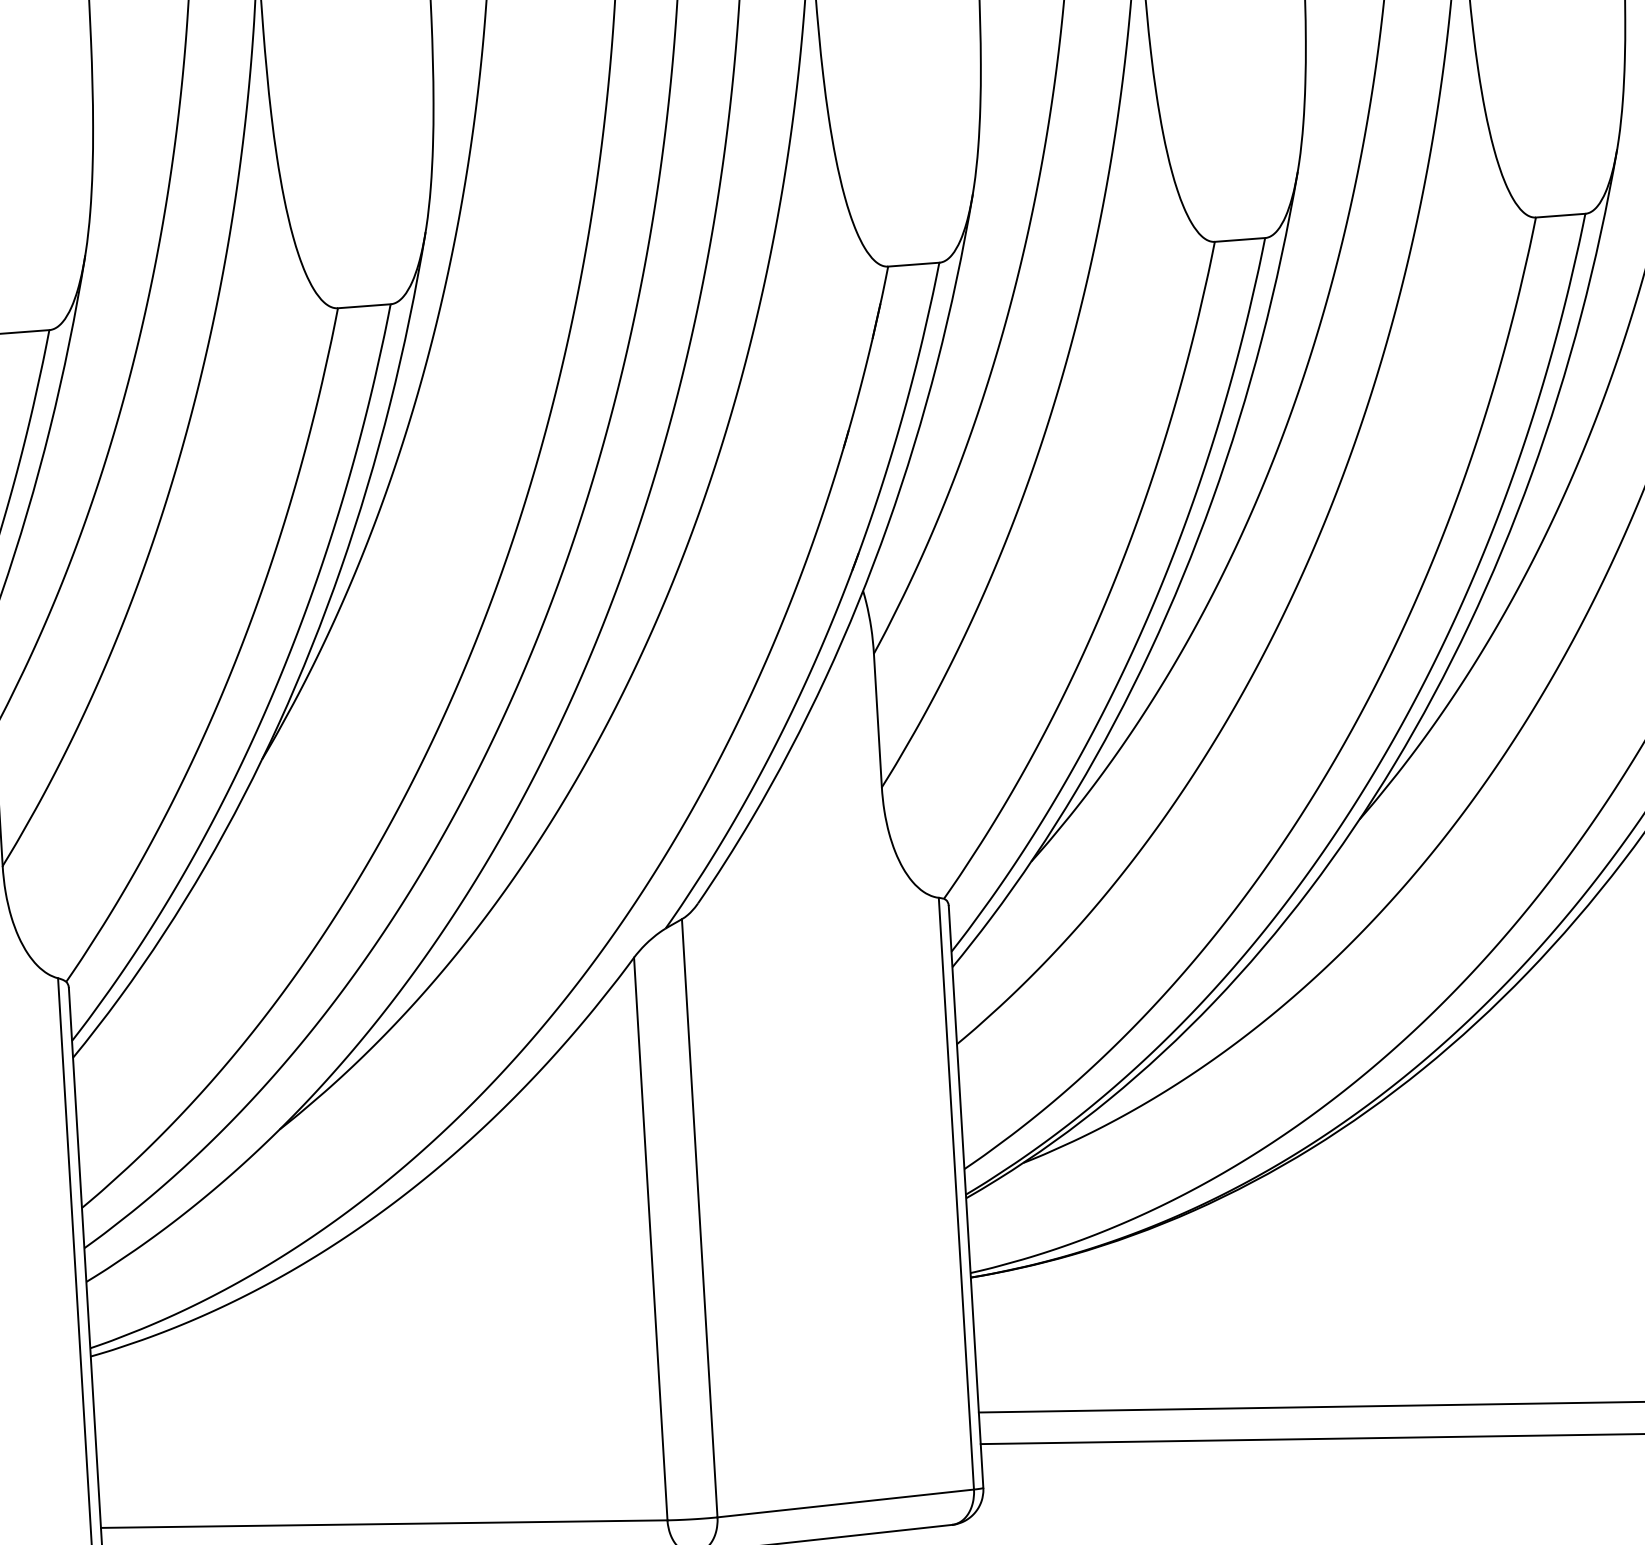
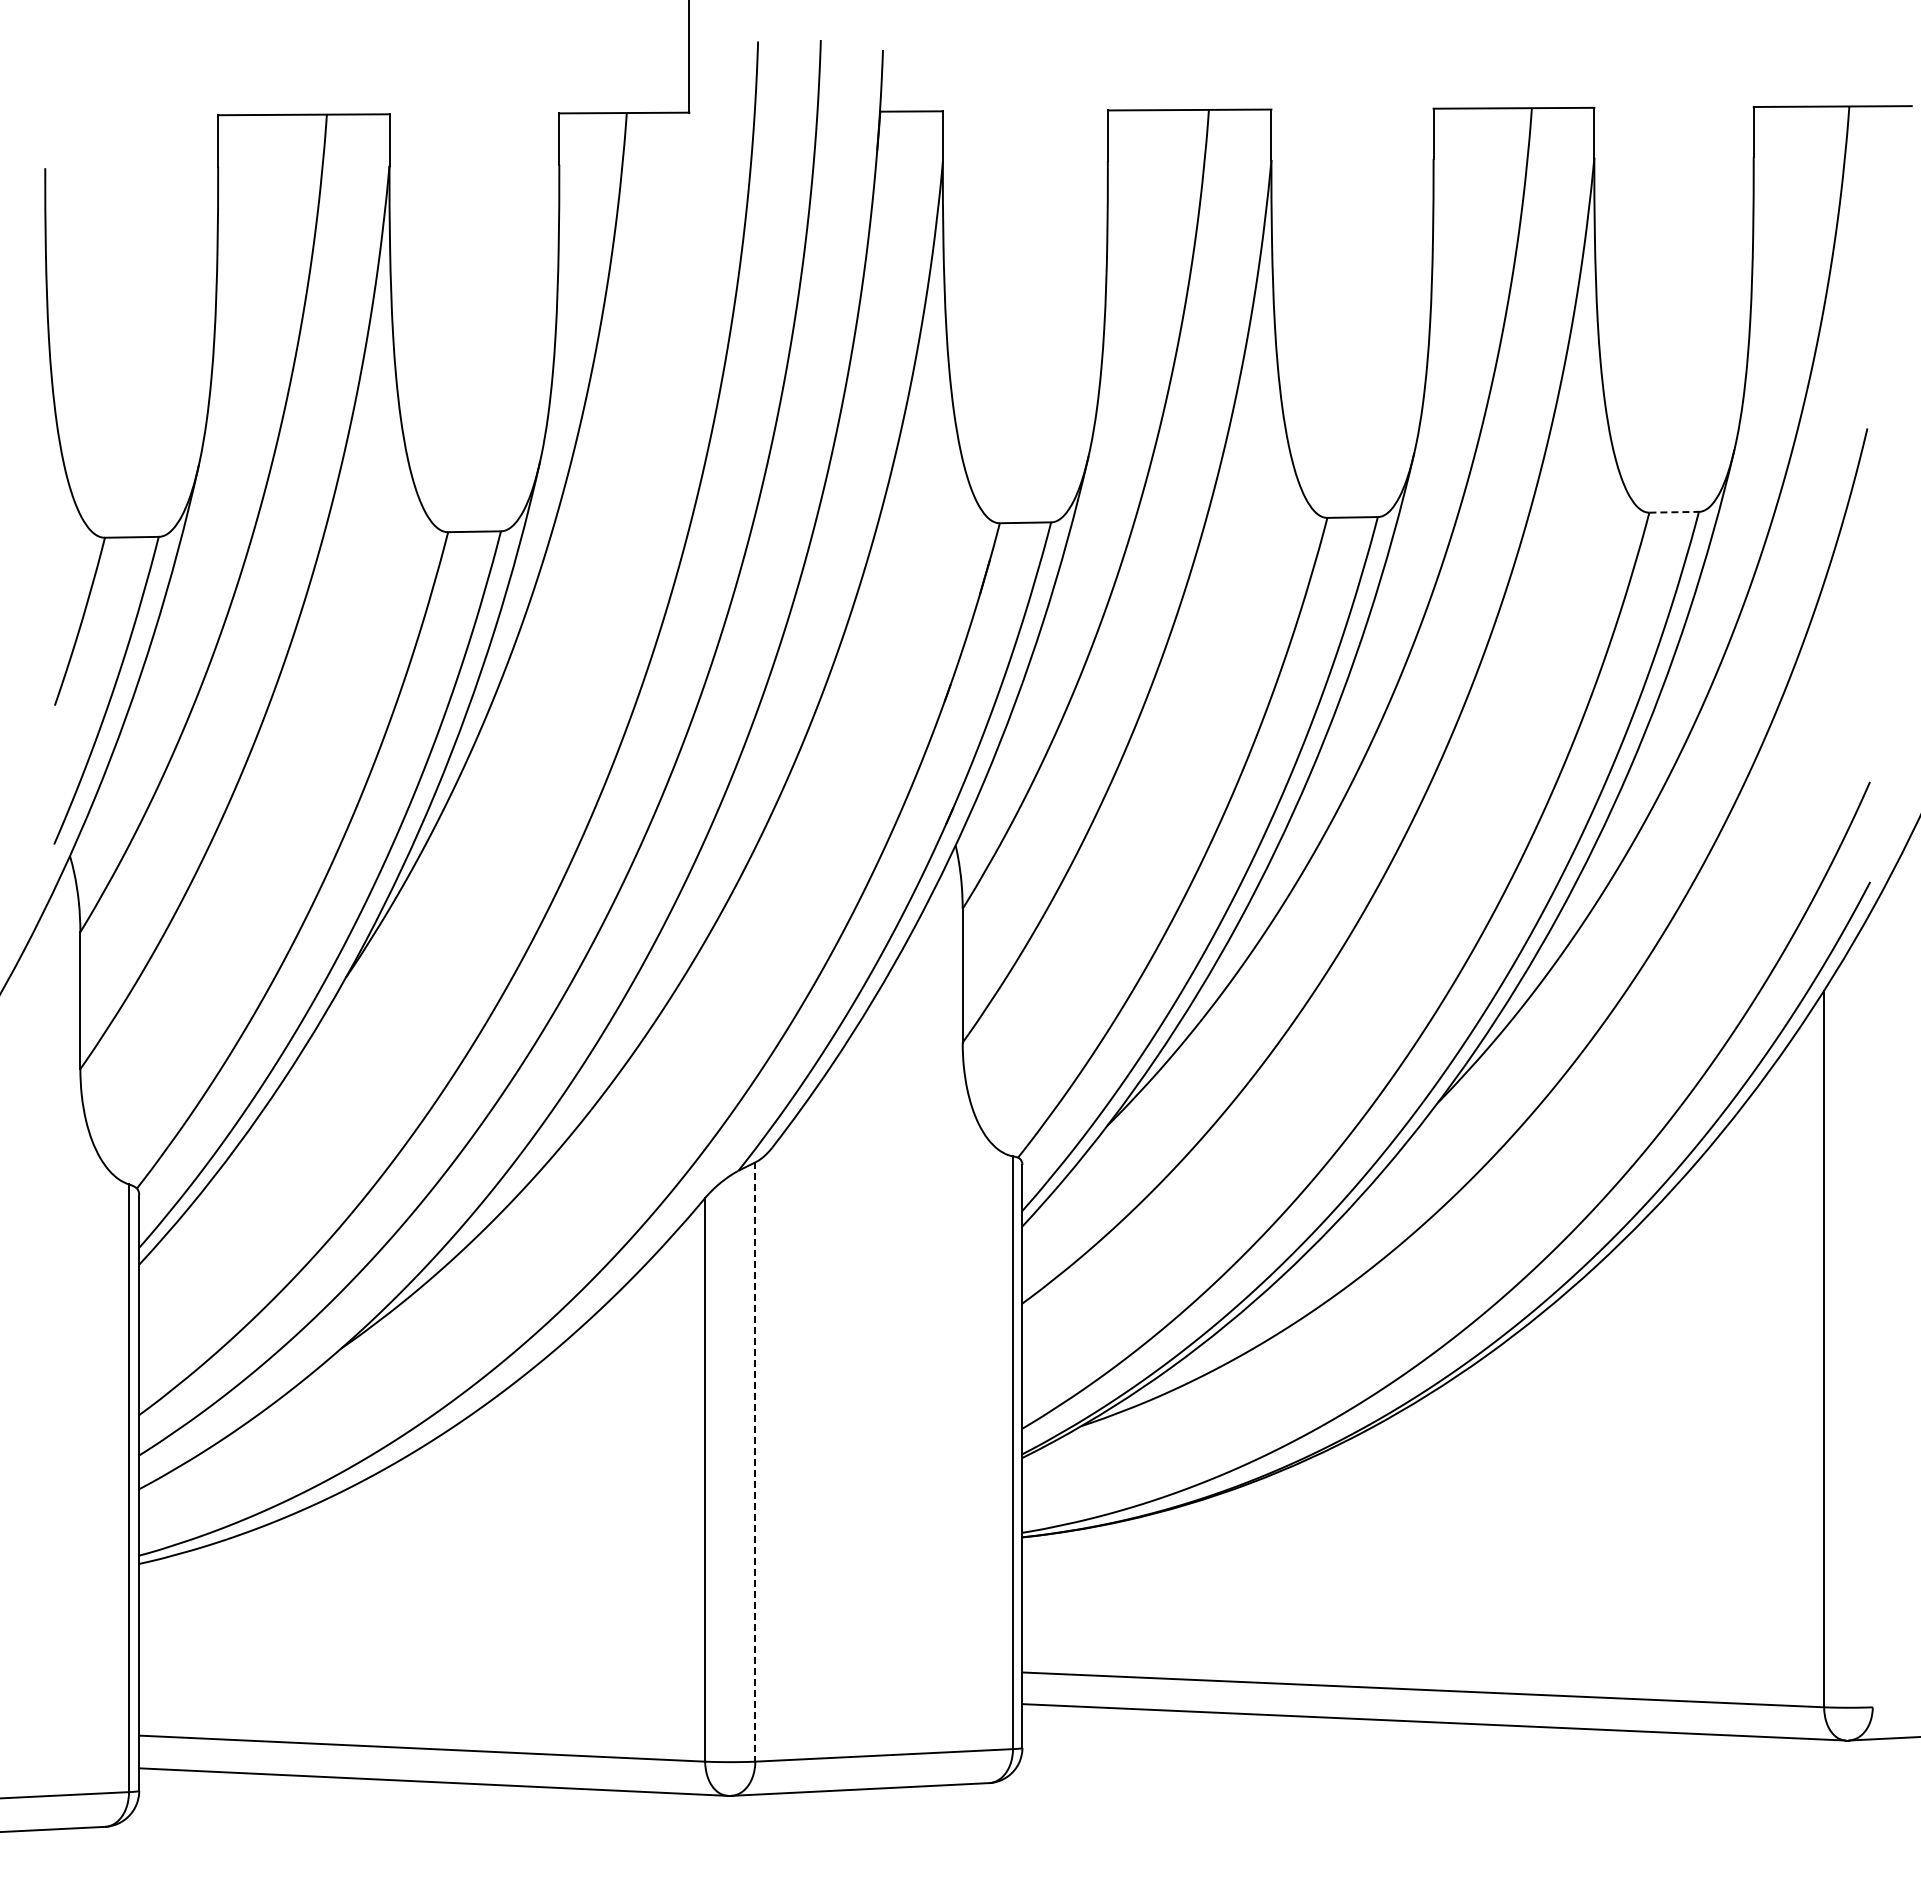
line: (1560, 215) -> (1674, 512), solid -> dashed
line: (699, 1218) -> (755, 1462), solid -> dashed

